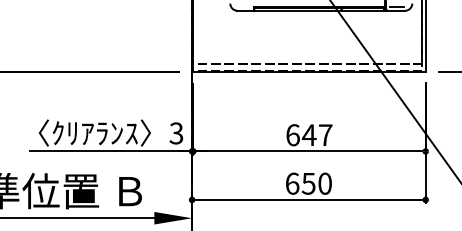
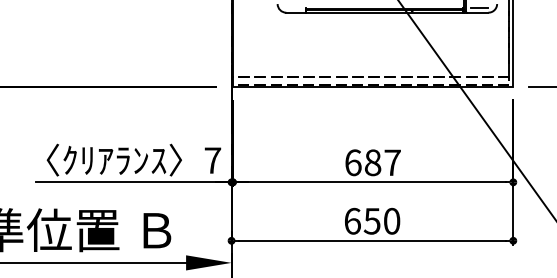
text: (176, 133) -> (212, 160), 3 -> 7
text: (308, 134) -> (372, 162), 647 -> 687

